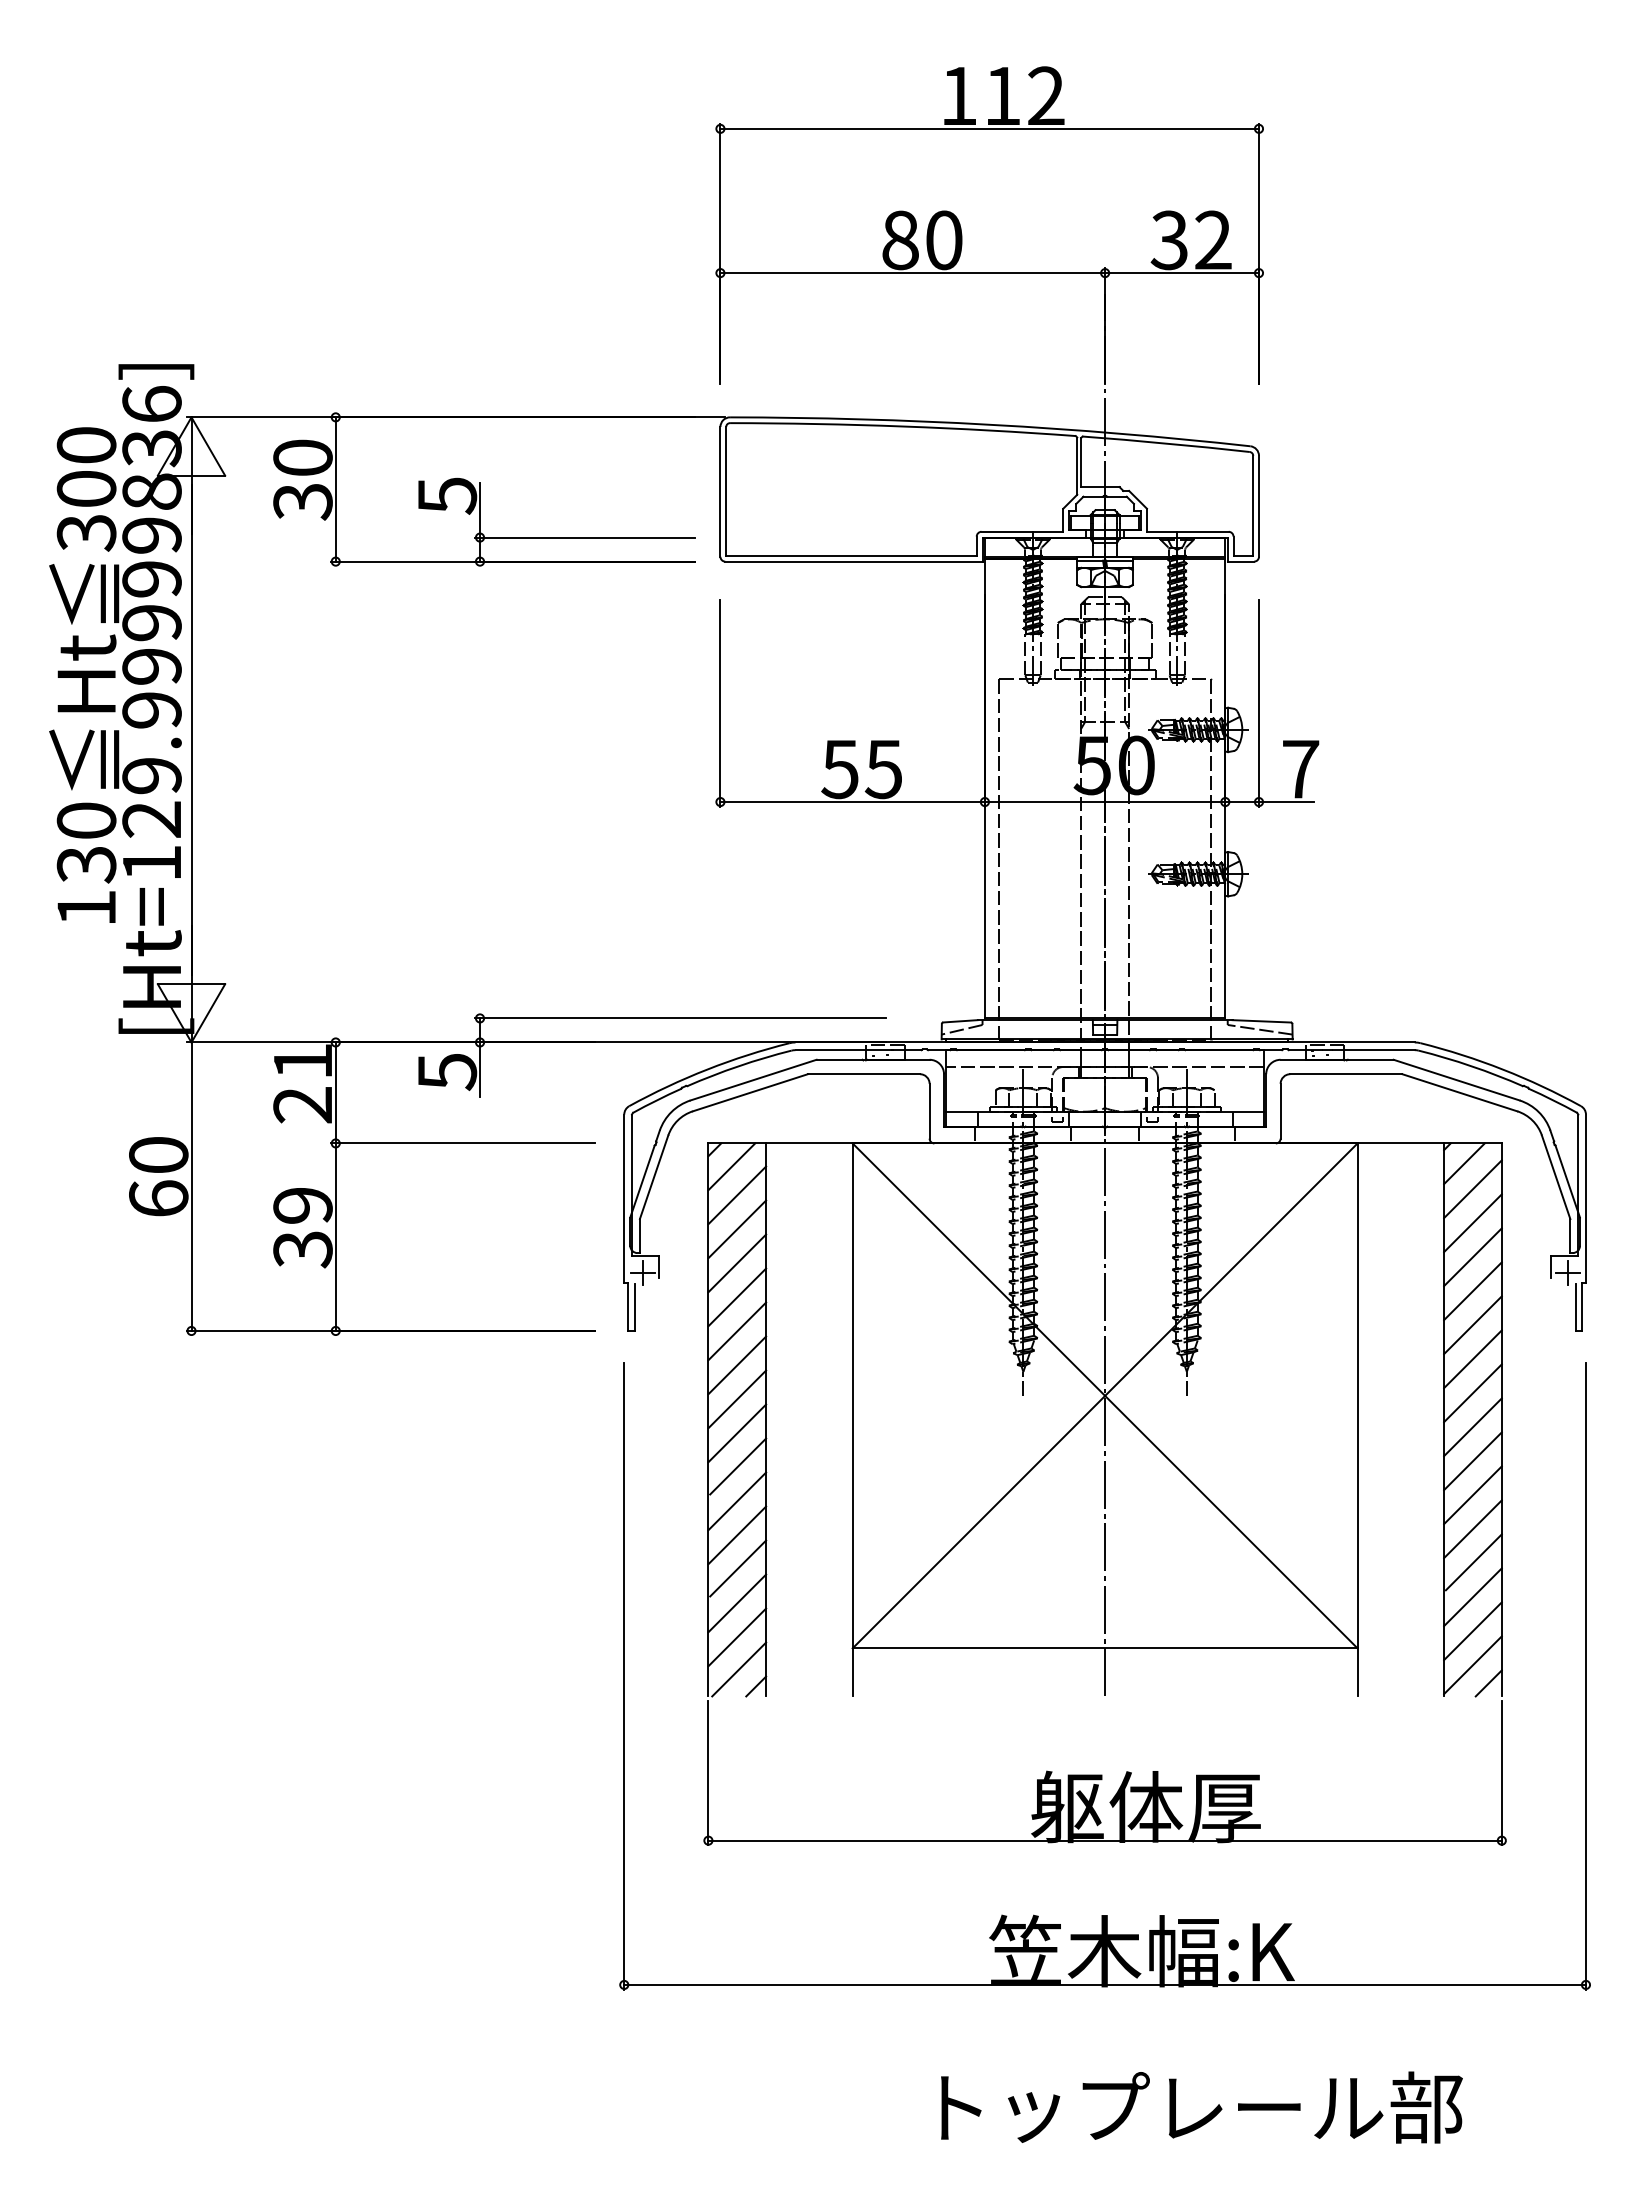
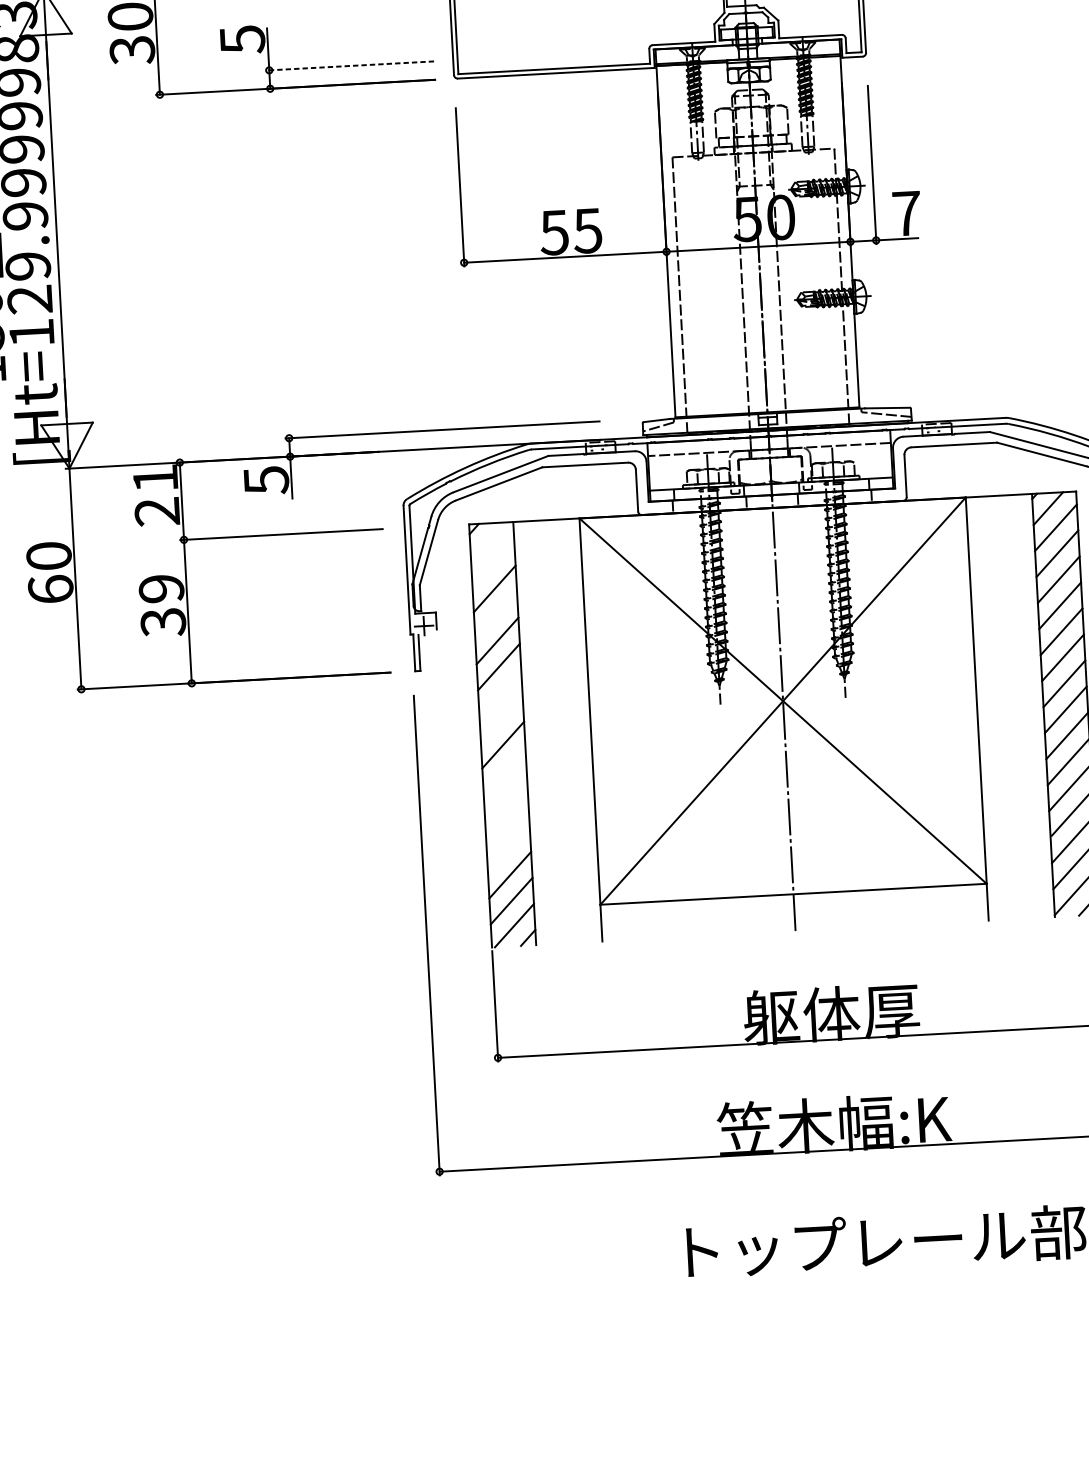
line: (584, 537) -> (349, 65), solid -> dashed
line: (731, 1166) -> (487, 541), removed
line: (737, 1195) -> (493, 563), removed
line: (737, 1263) -> (496, 615), removed
line: (737, 1365) -> (500, 693), removed
line: (737, 1399) -> (501, 719), removed
line: (738, 1466) -> (505, 770), removed
line: (737, 1501) -> (506, 797), removed
line: (737, 1535) -> (507, 823), removed
line: (738, 1568) -> (509, 848), removed

